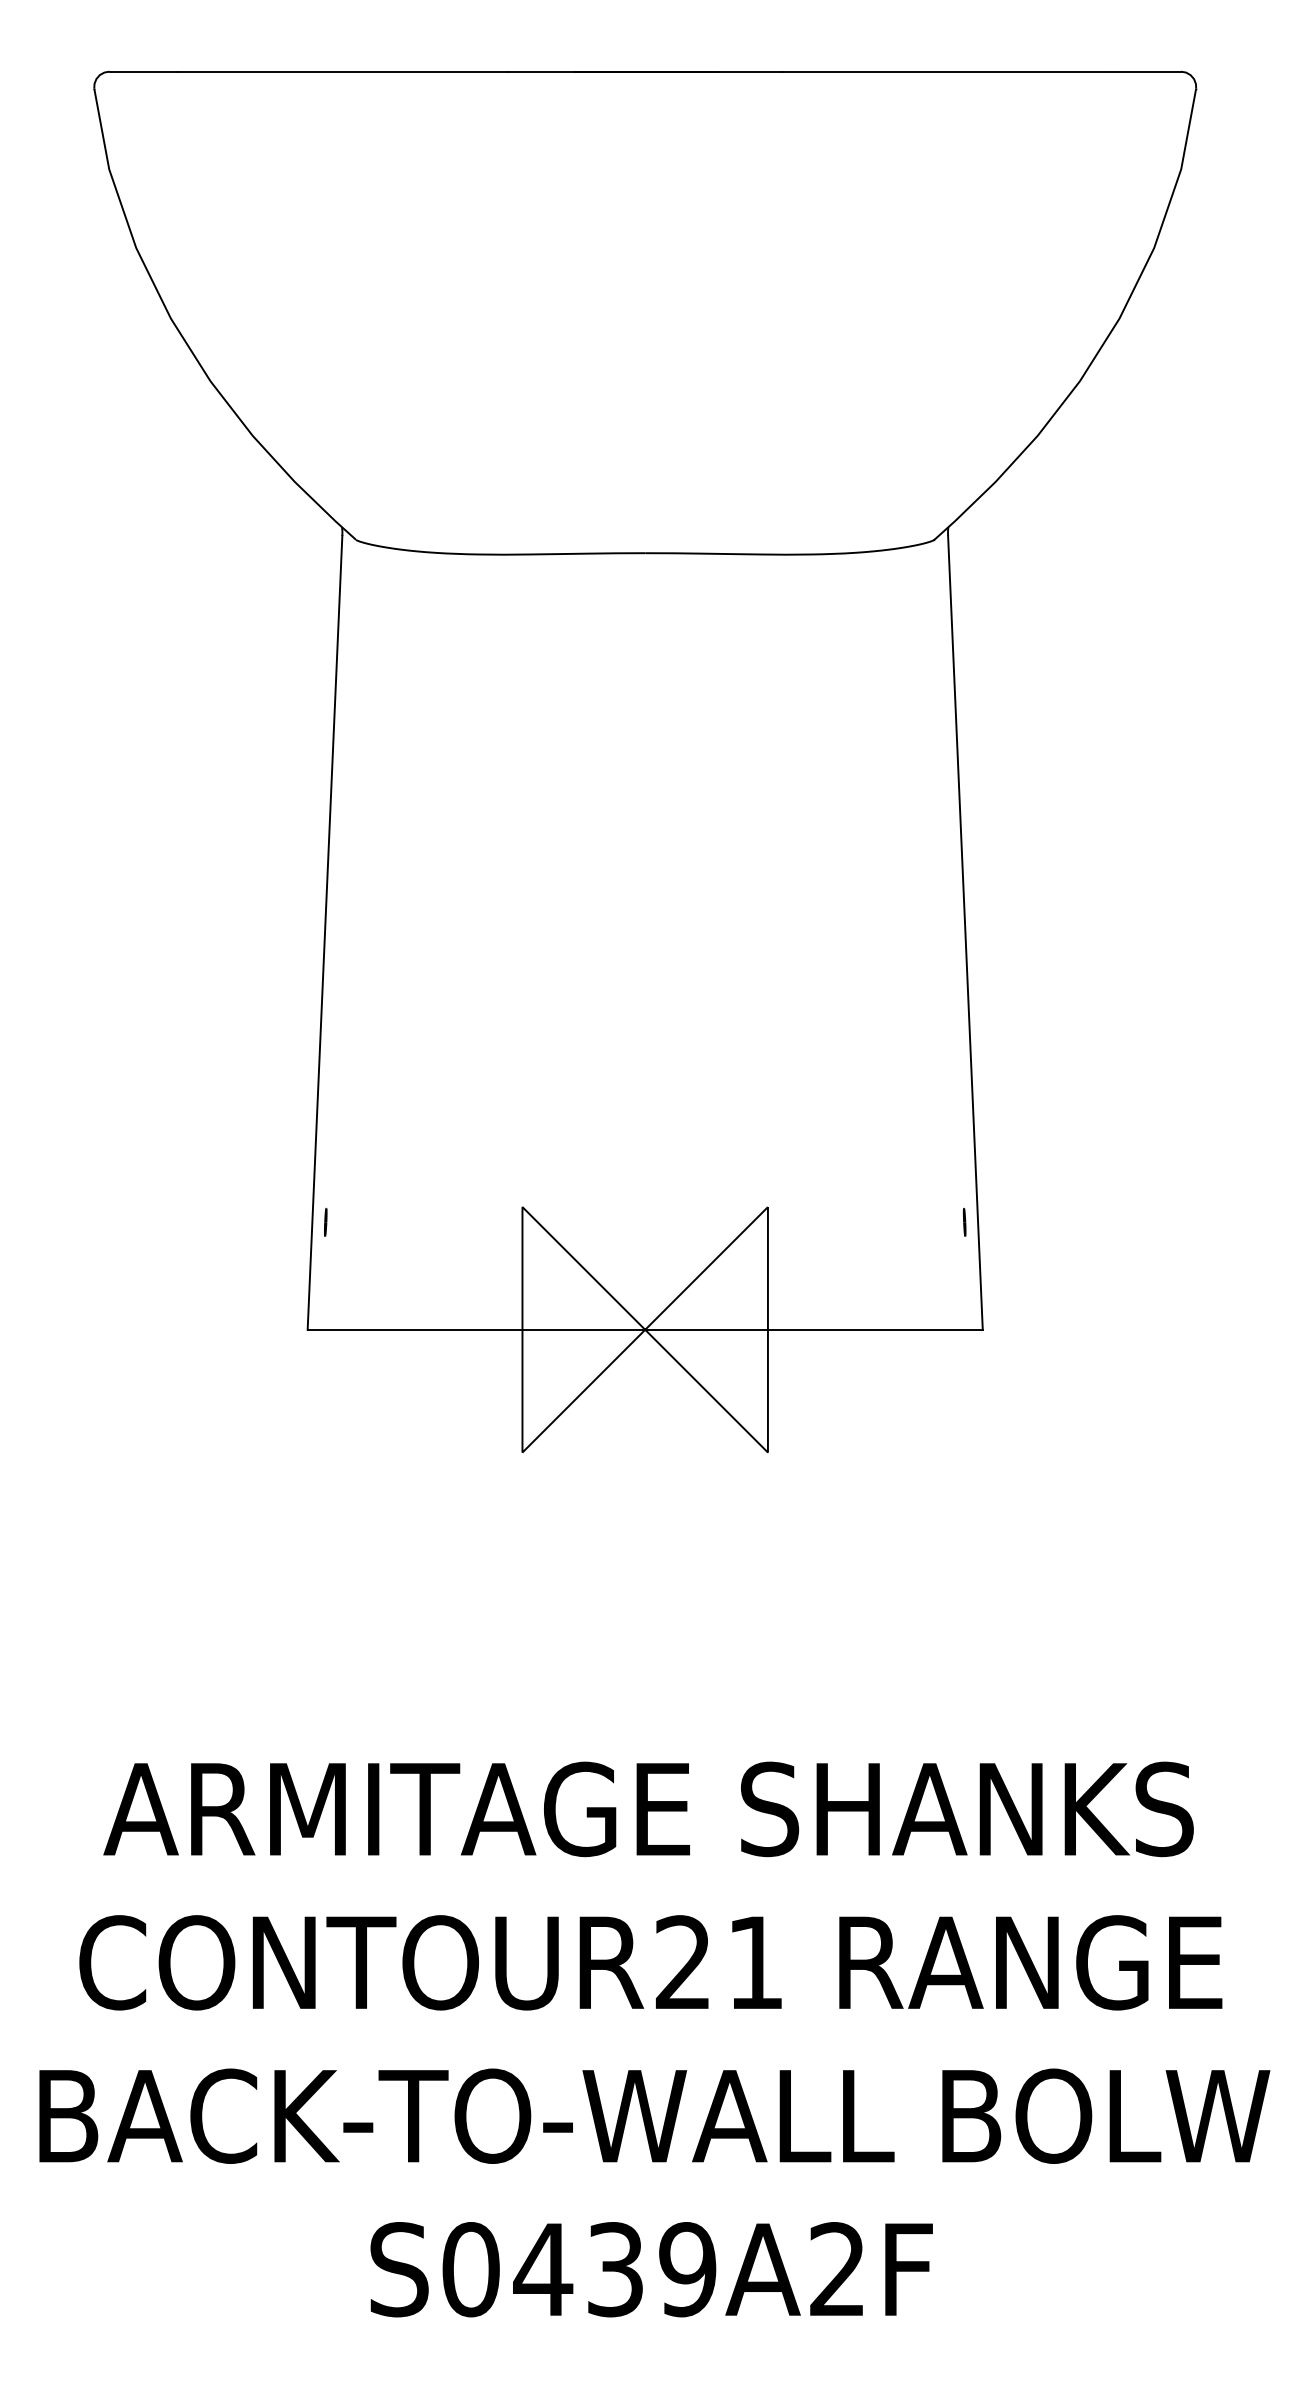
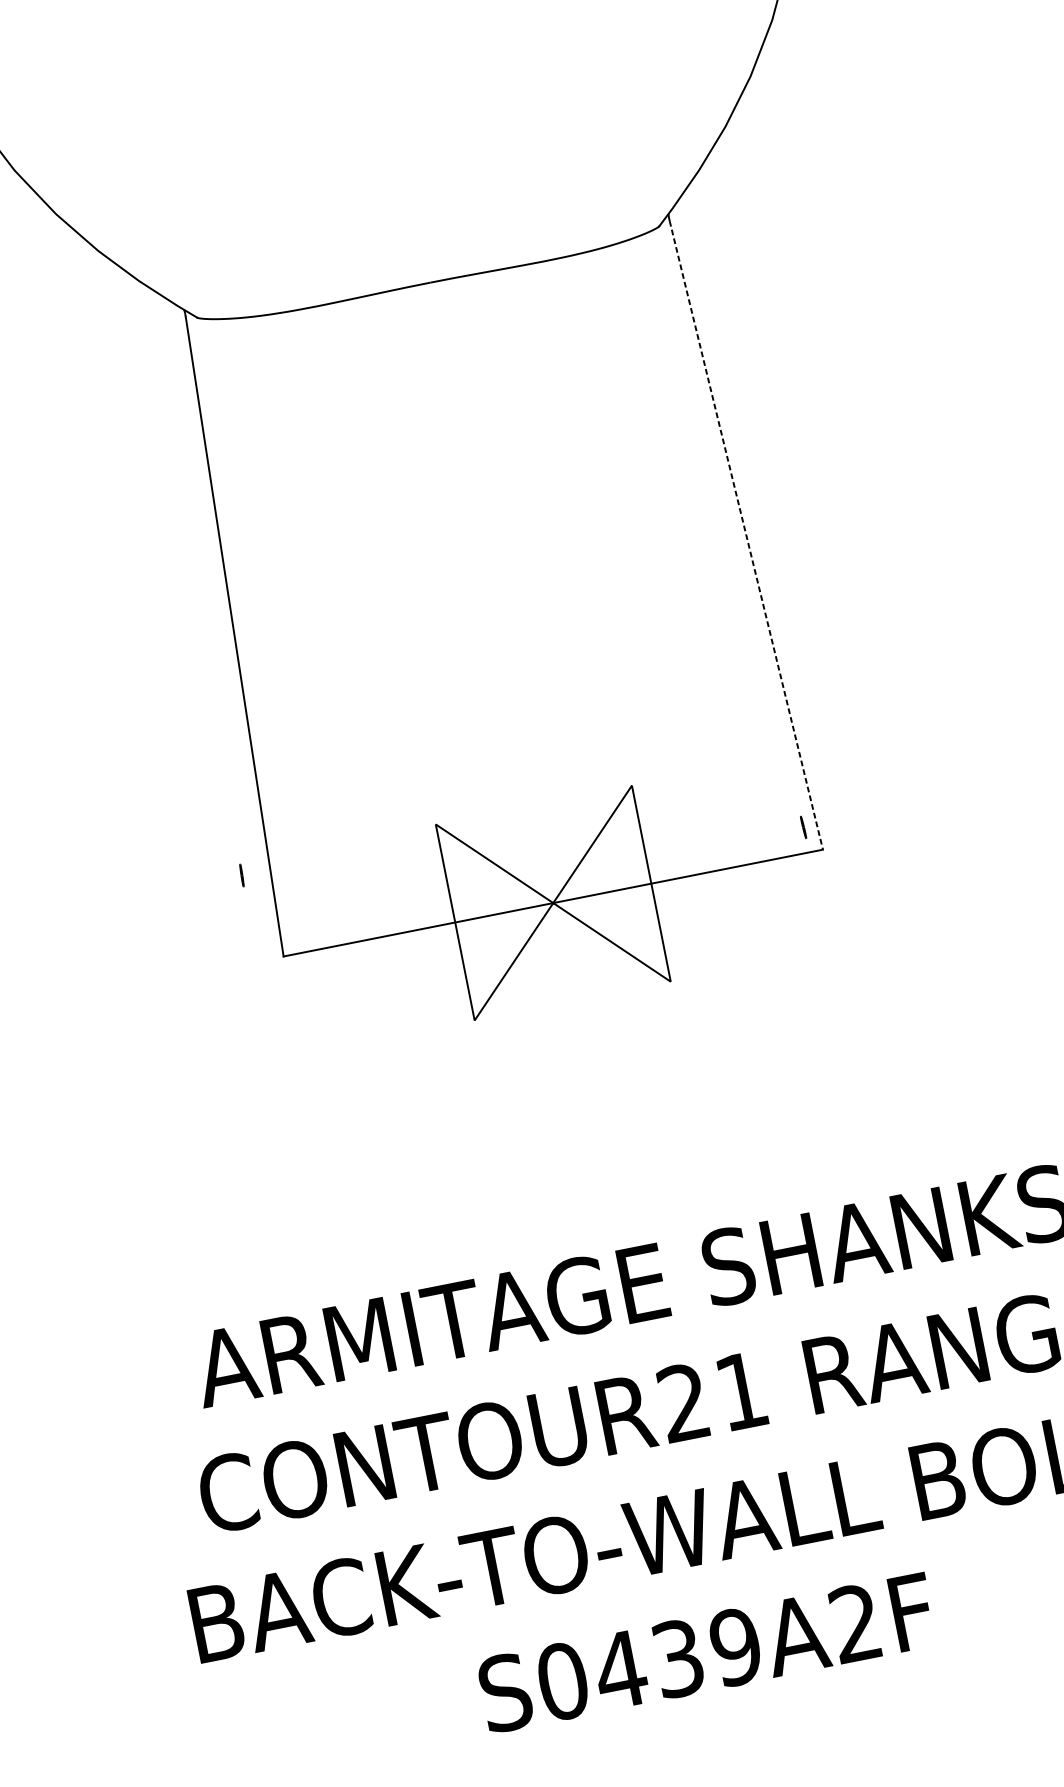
line: (965, 933) -> (746, 535), solid -> dashed
line: (325, 1222) -> (241, 875), moved
line: (964, 1222) -> (803, 827), moved

